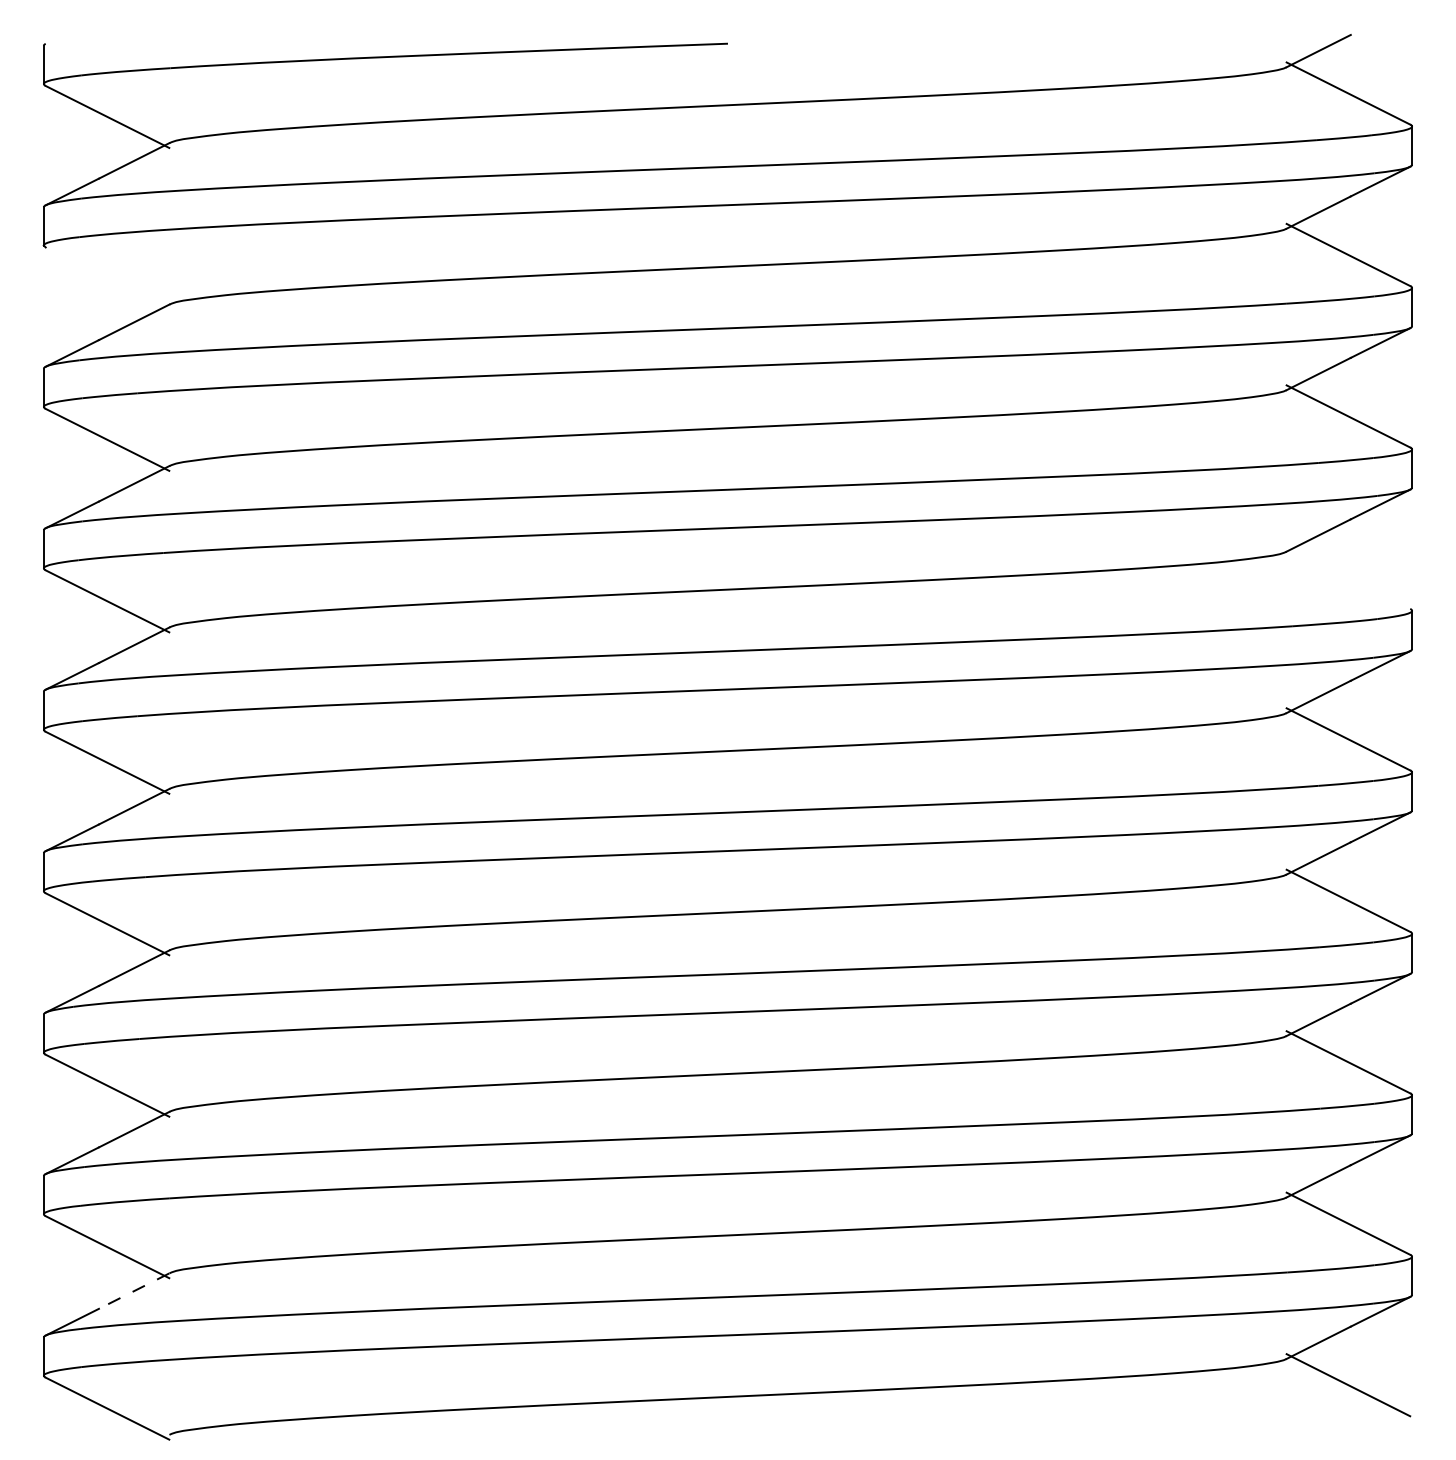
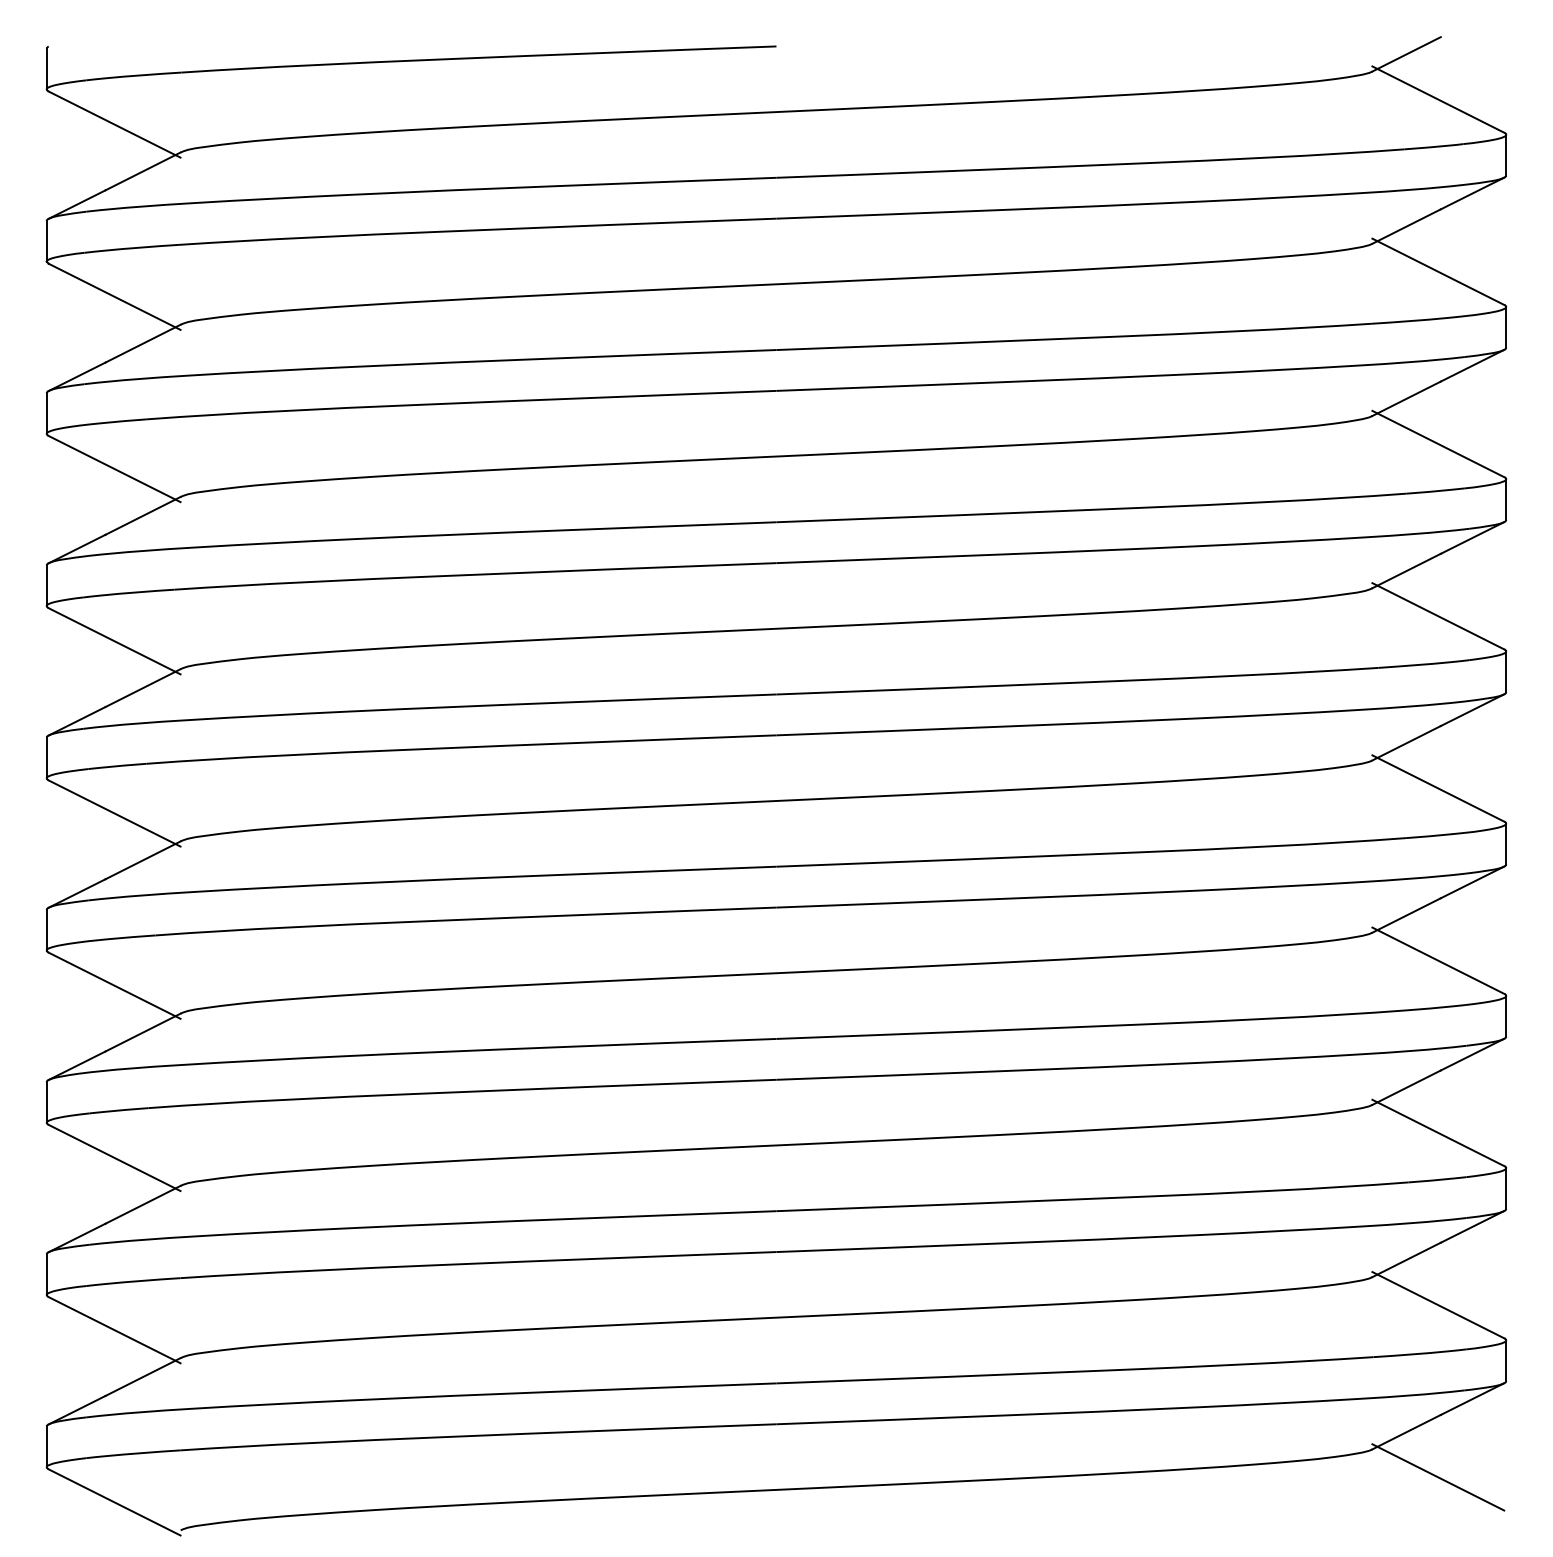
line: (107, 278) -> (114, 296), added
line: (1348, 577) -> (1438, 615), added
line: (133, 1291) -> (142, 1377), dashed -> solid

